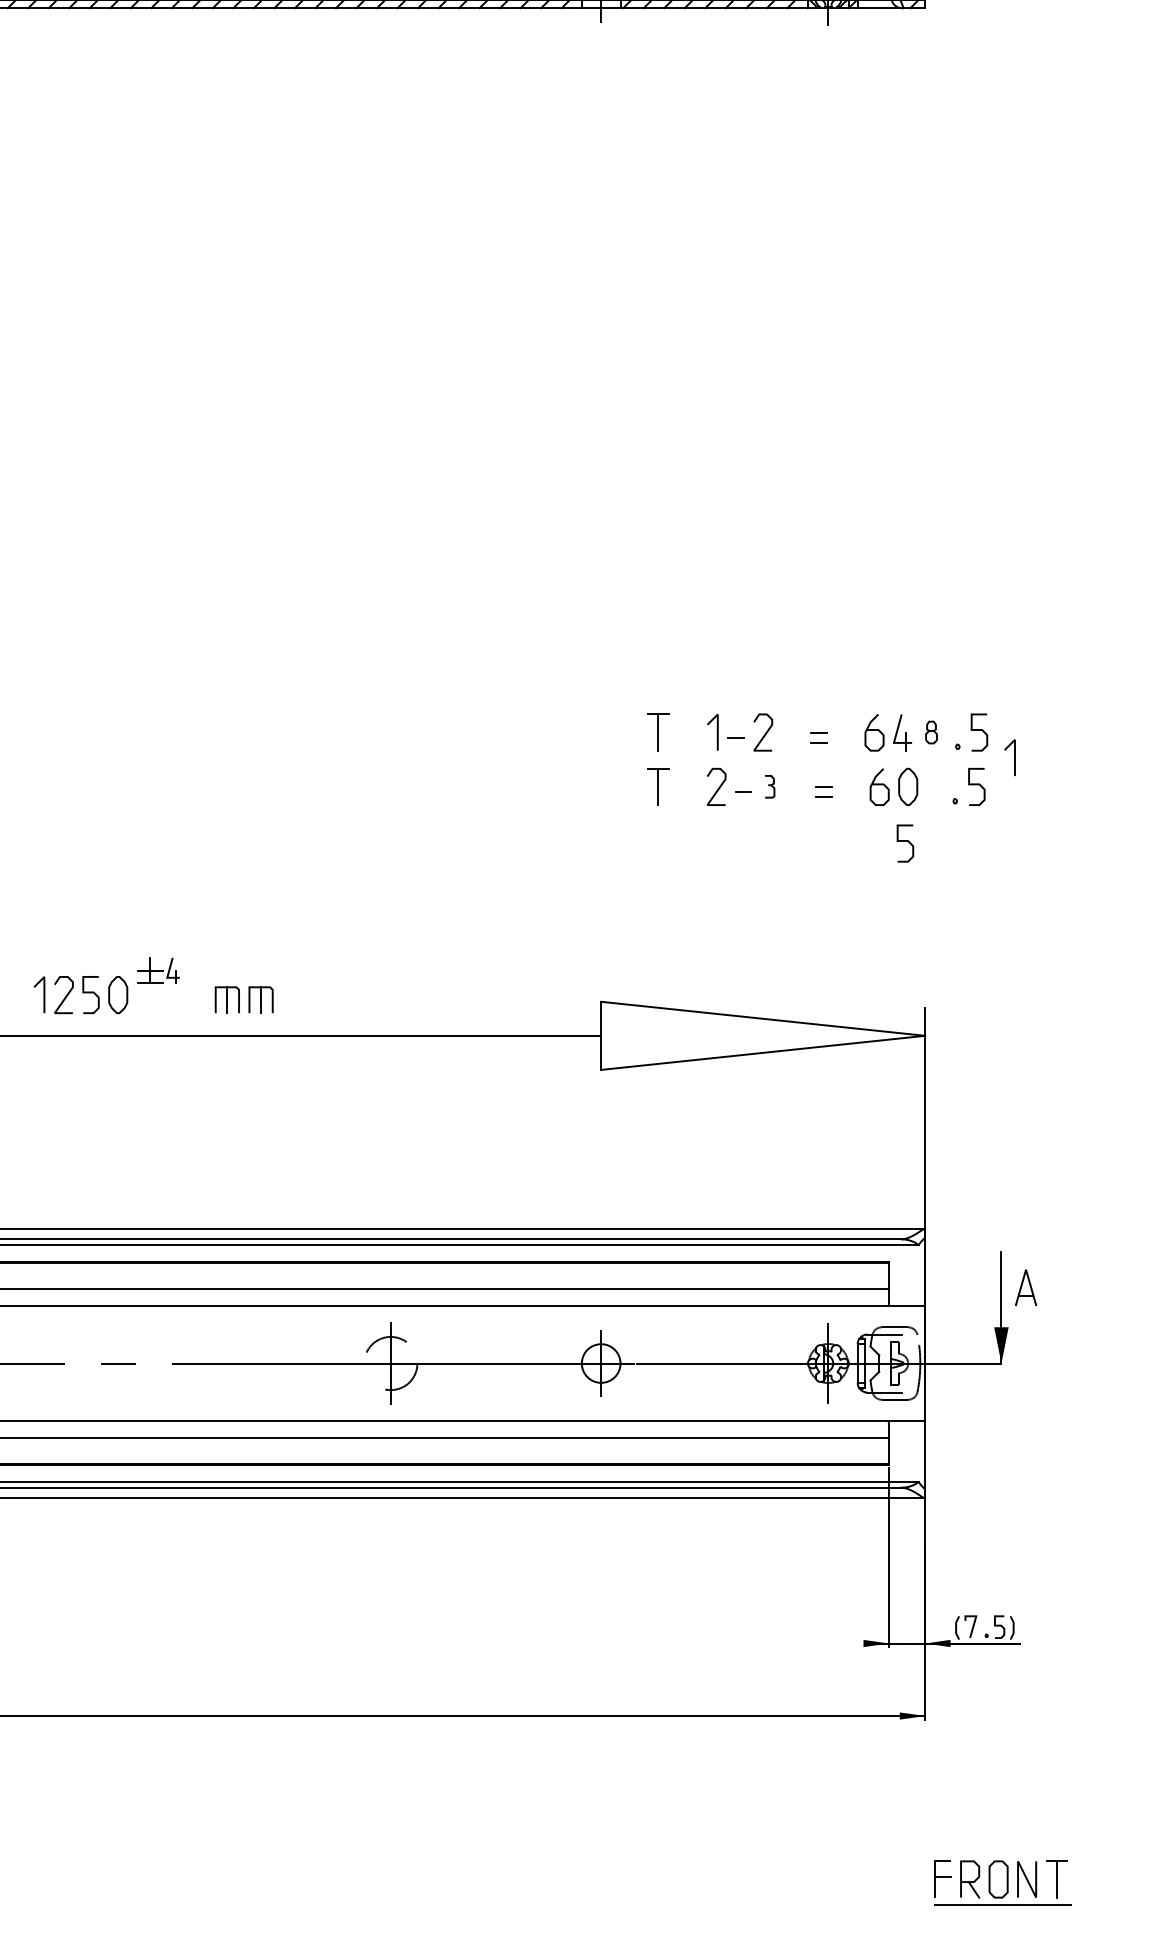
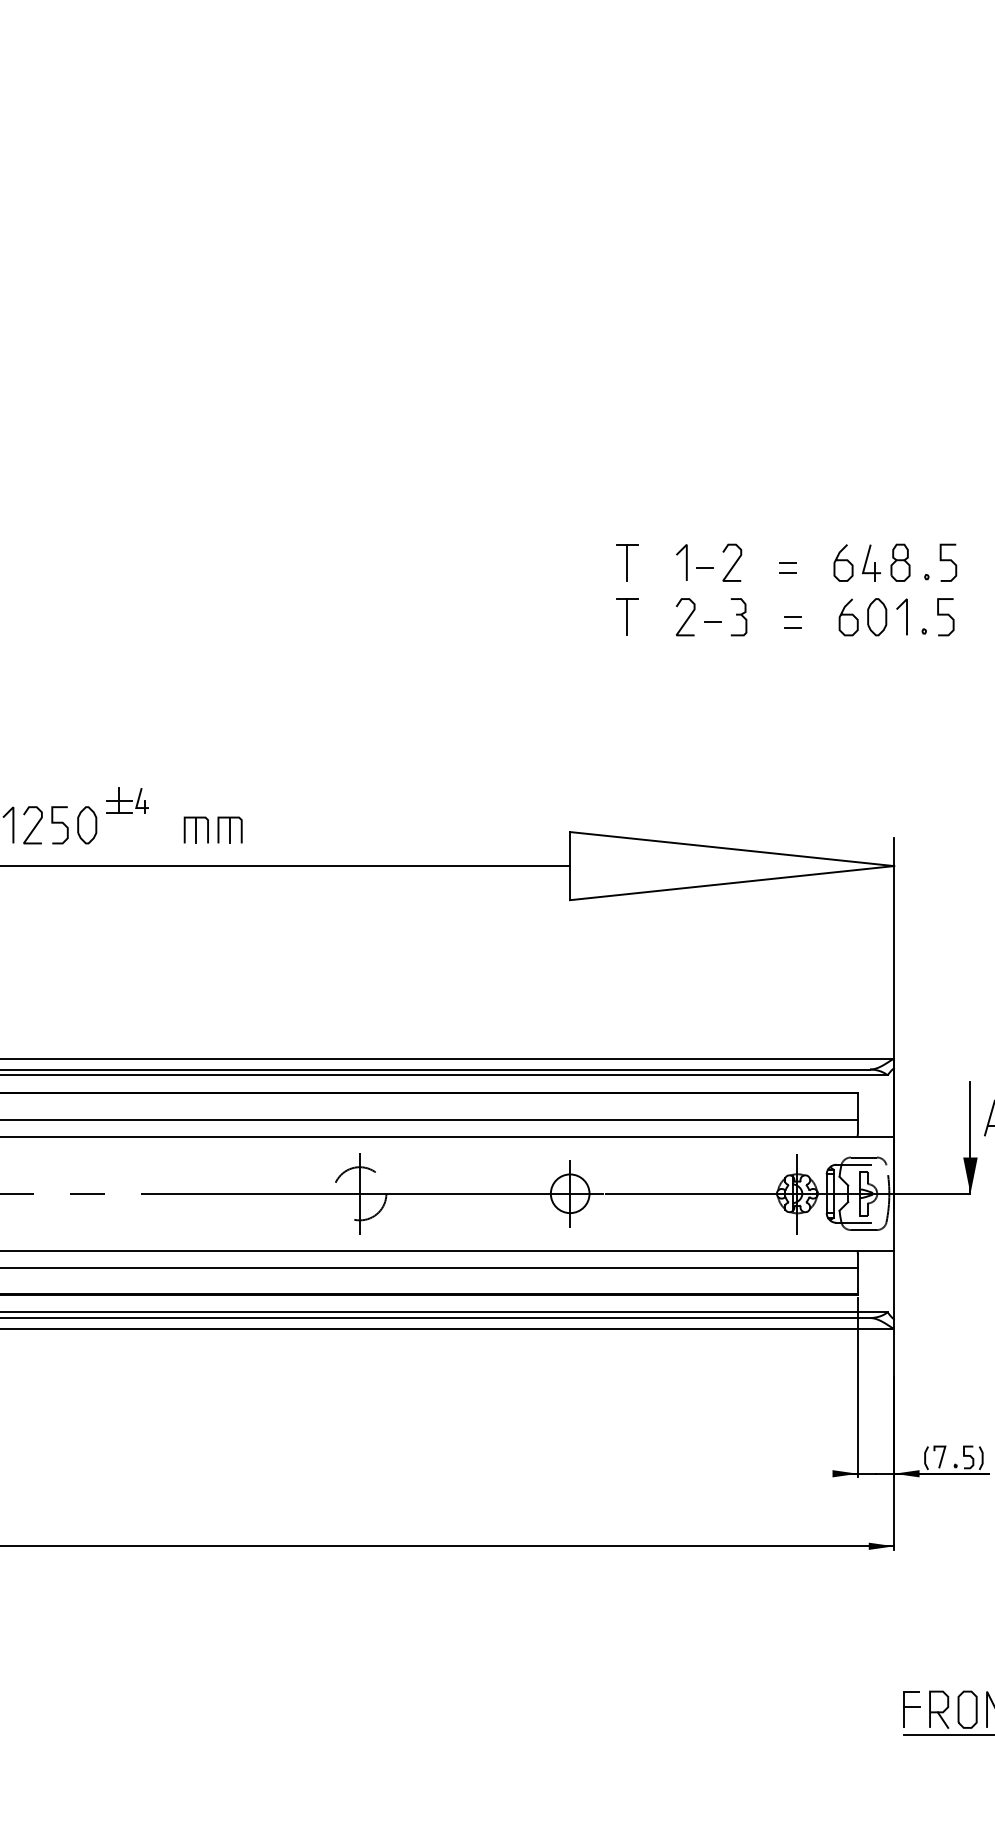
part: (931, 732) -> (900, 562), size x1.67
line: (1014, 757) -> (906, 616), moved
part: (769, 786) -> (738, 616), size x1.67
curve: (905, 841) -> (874, 671), removed

